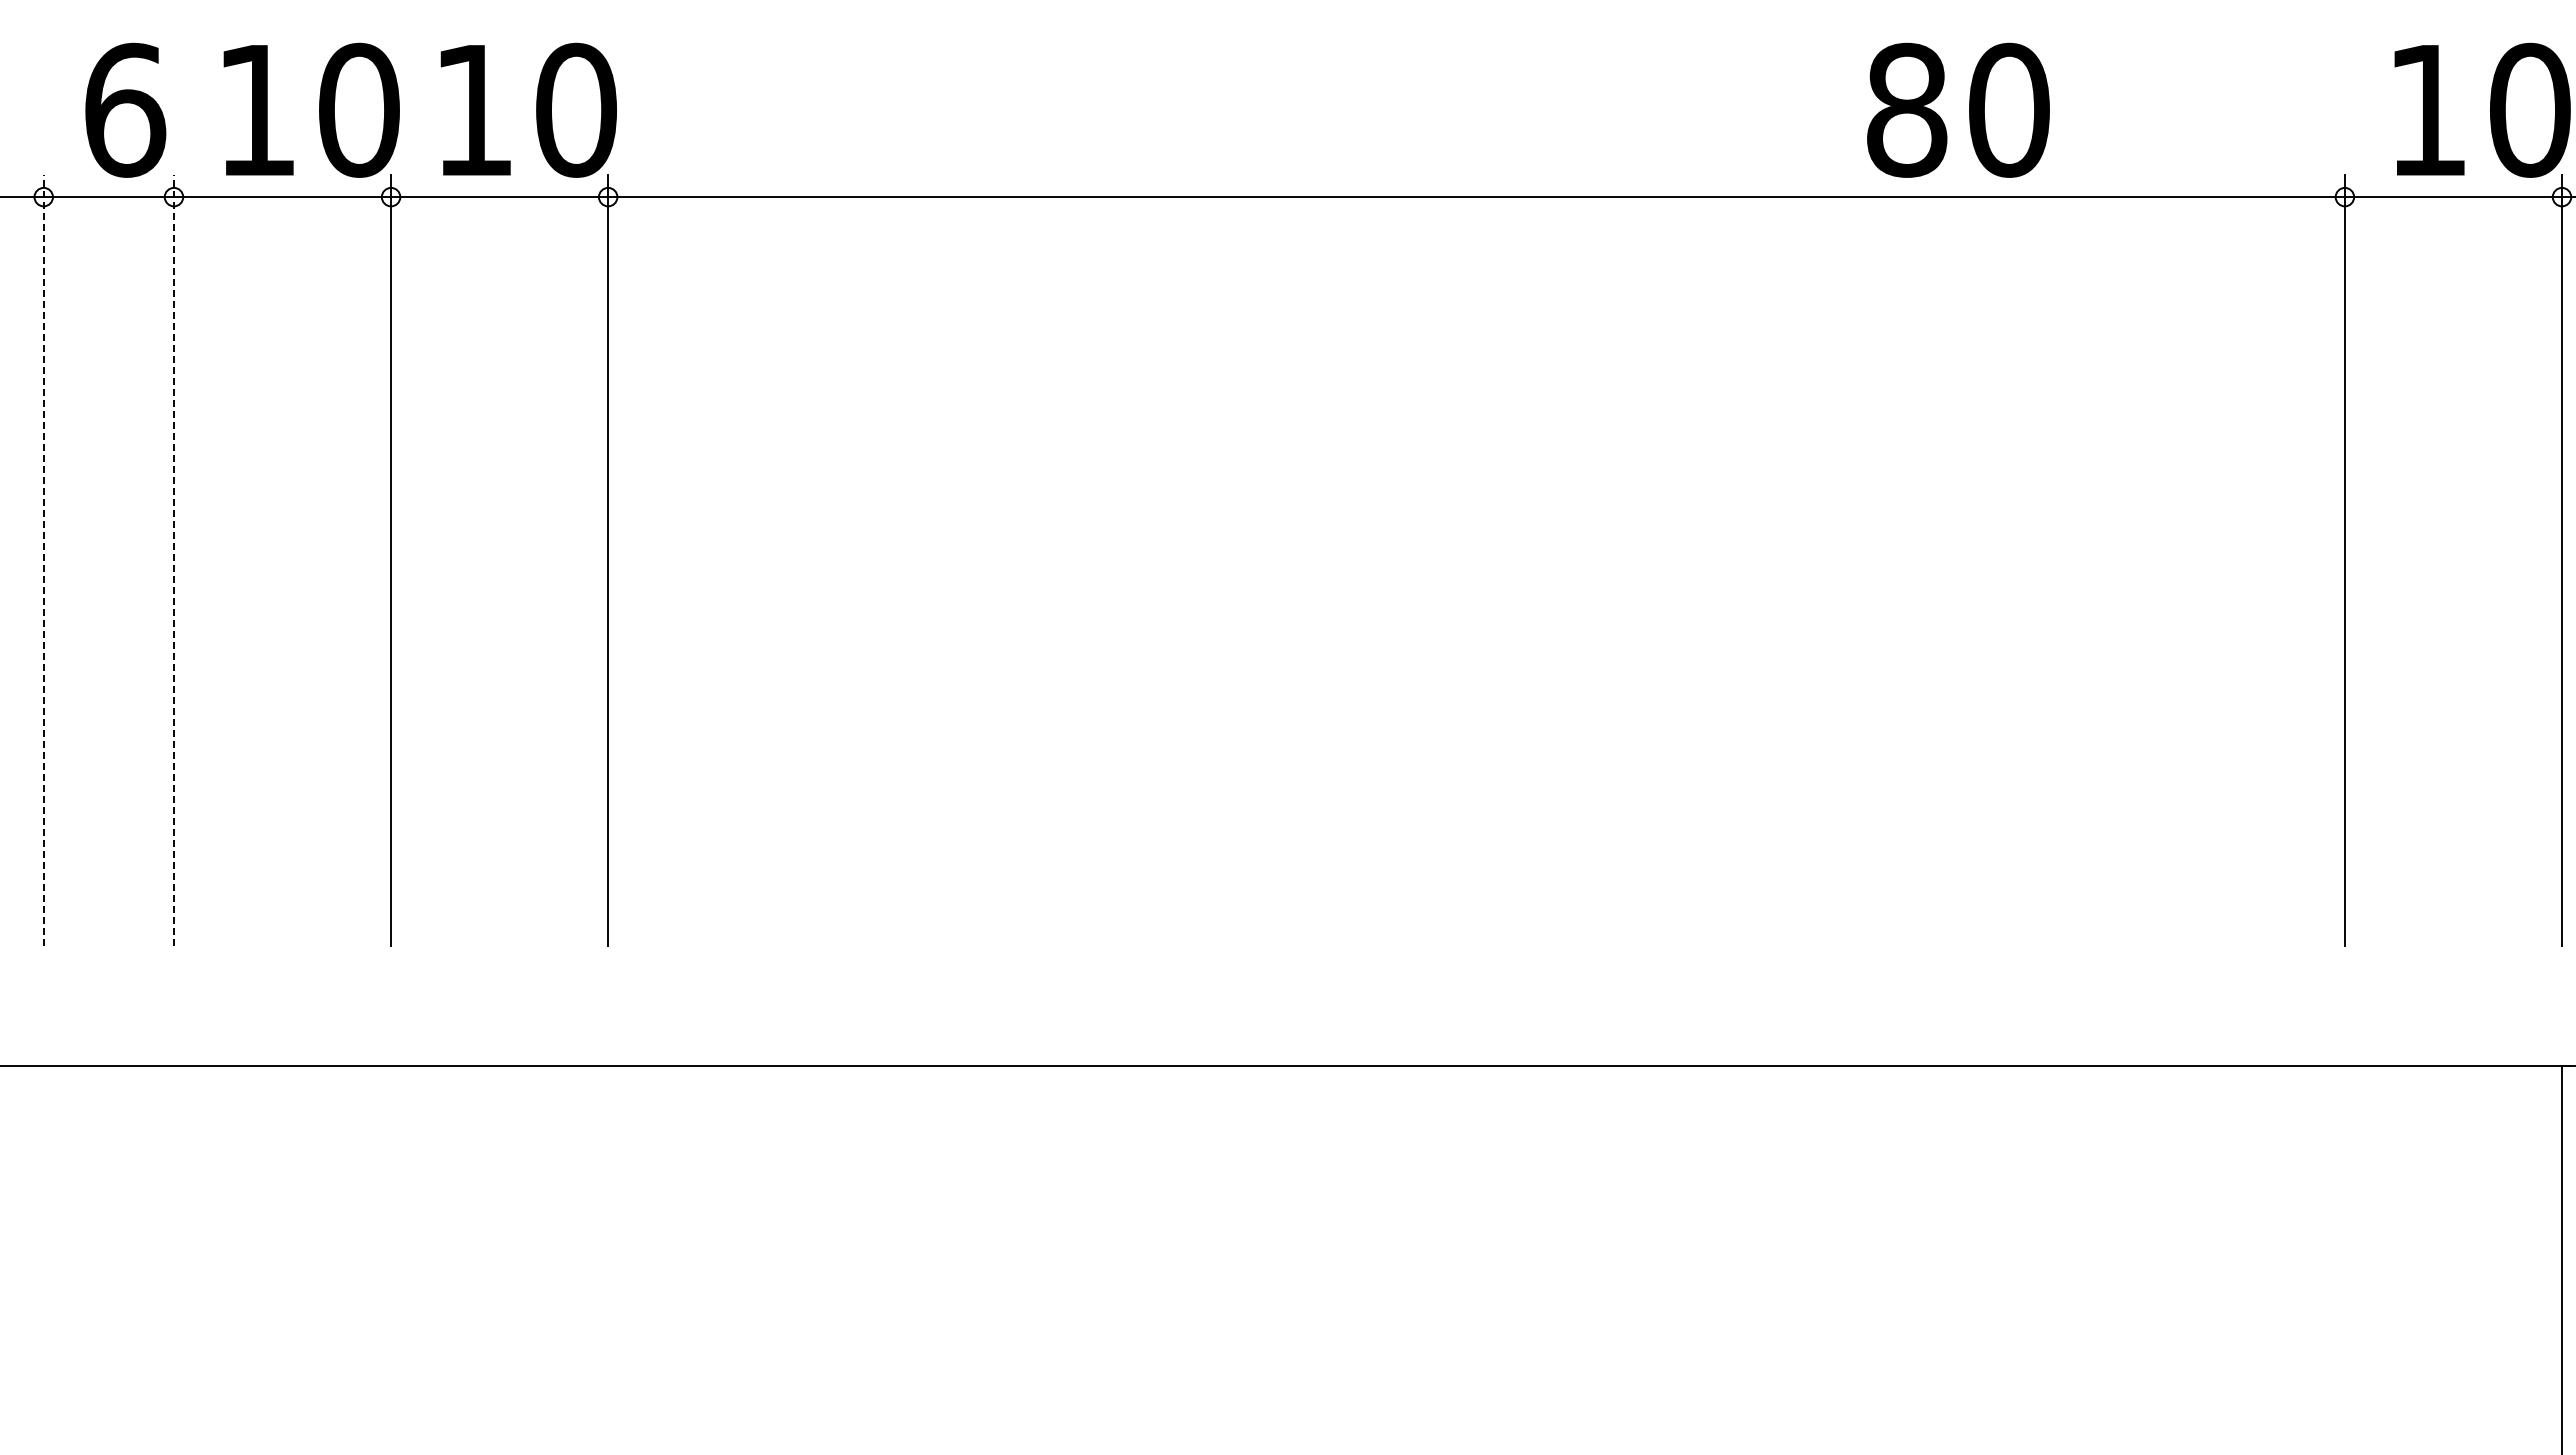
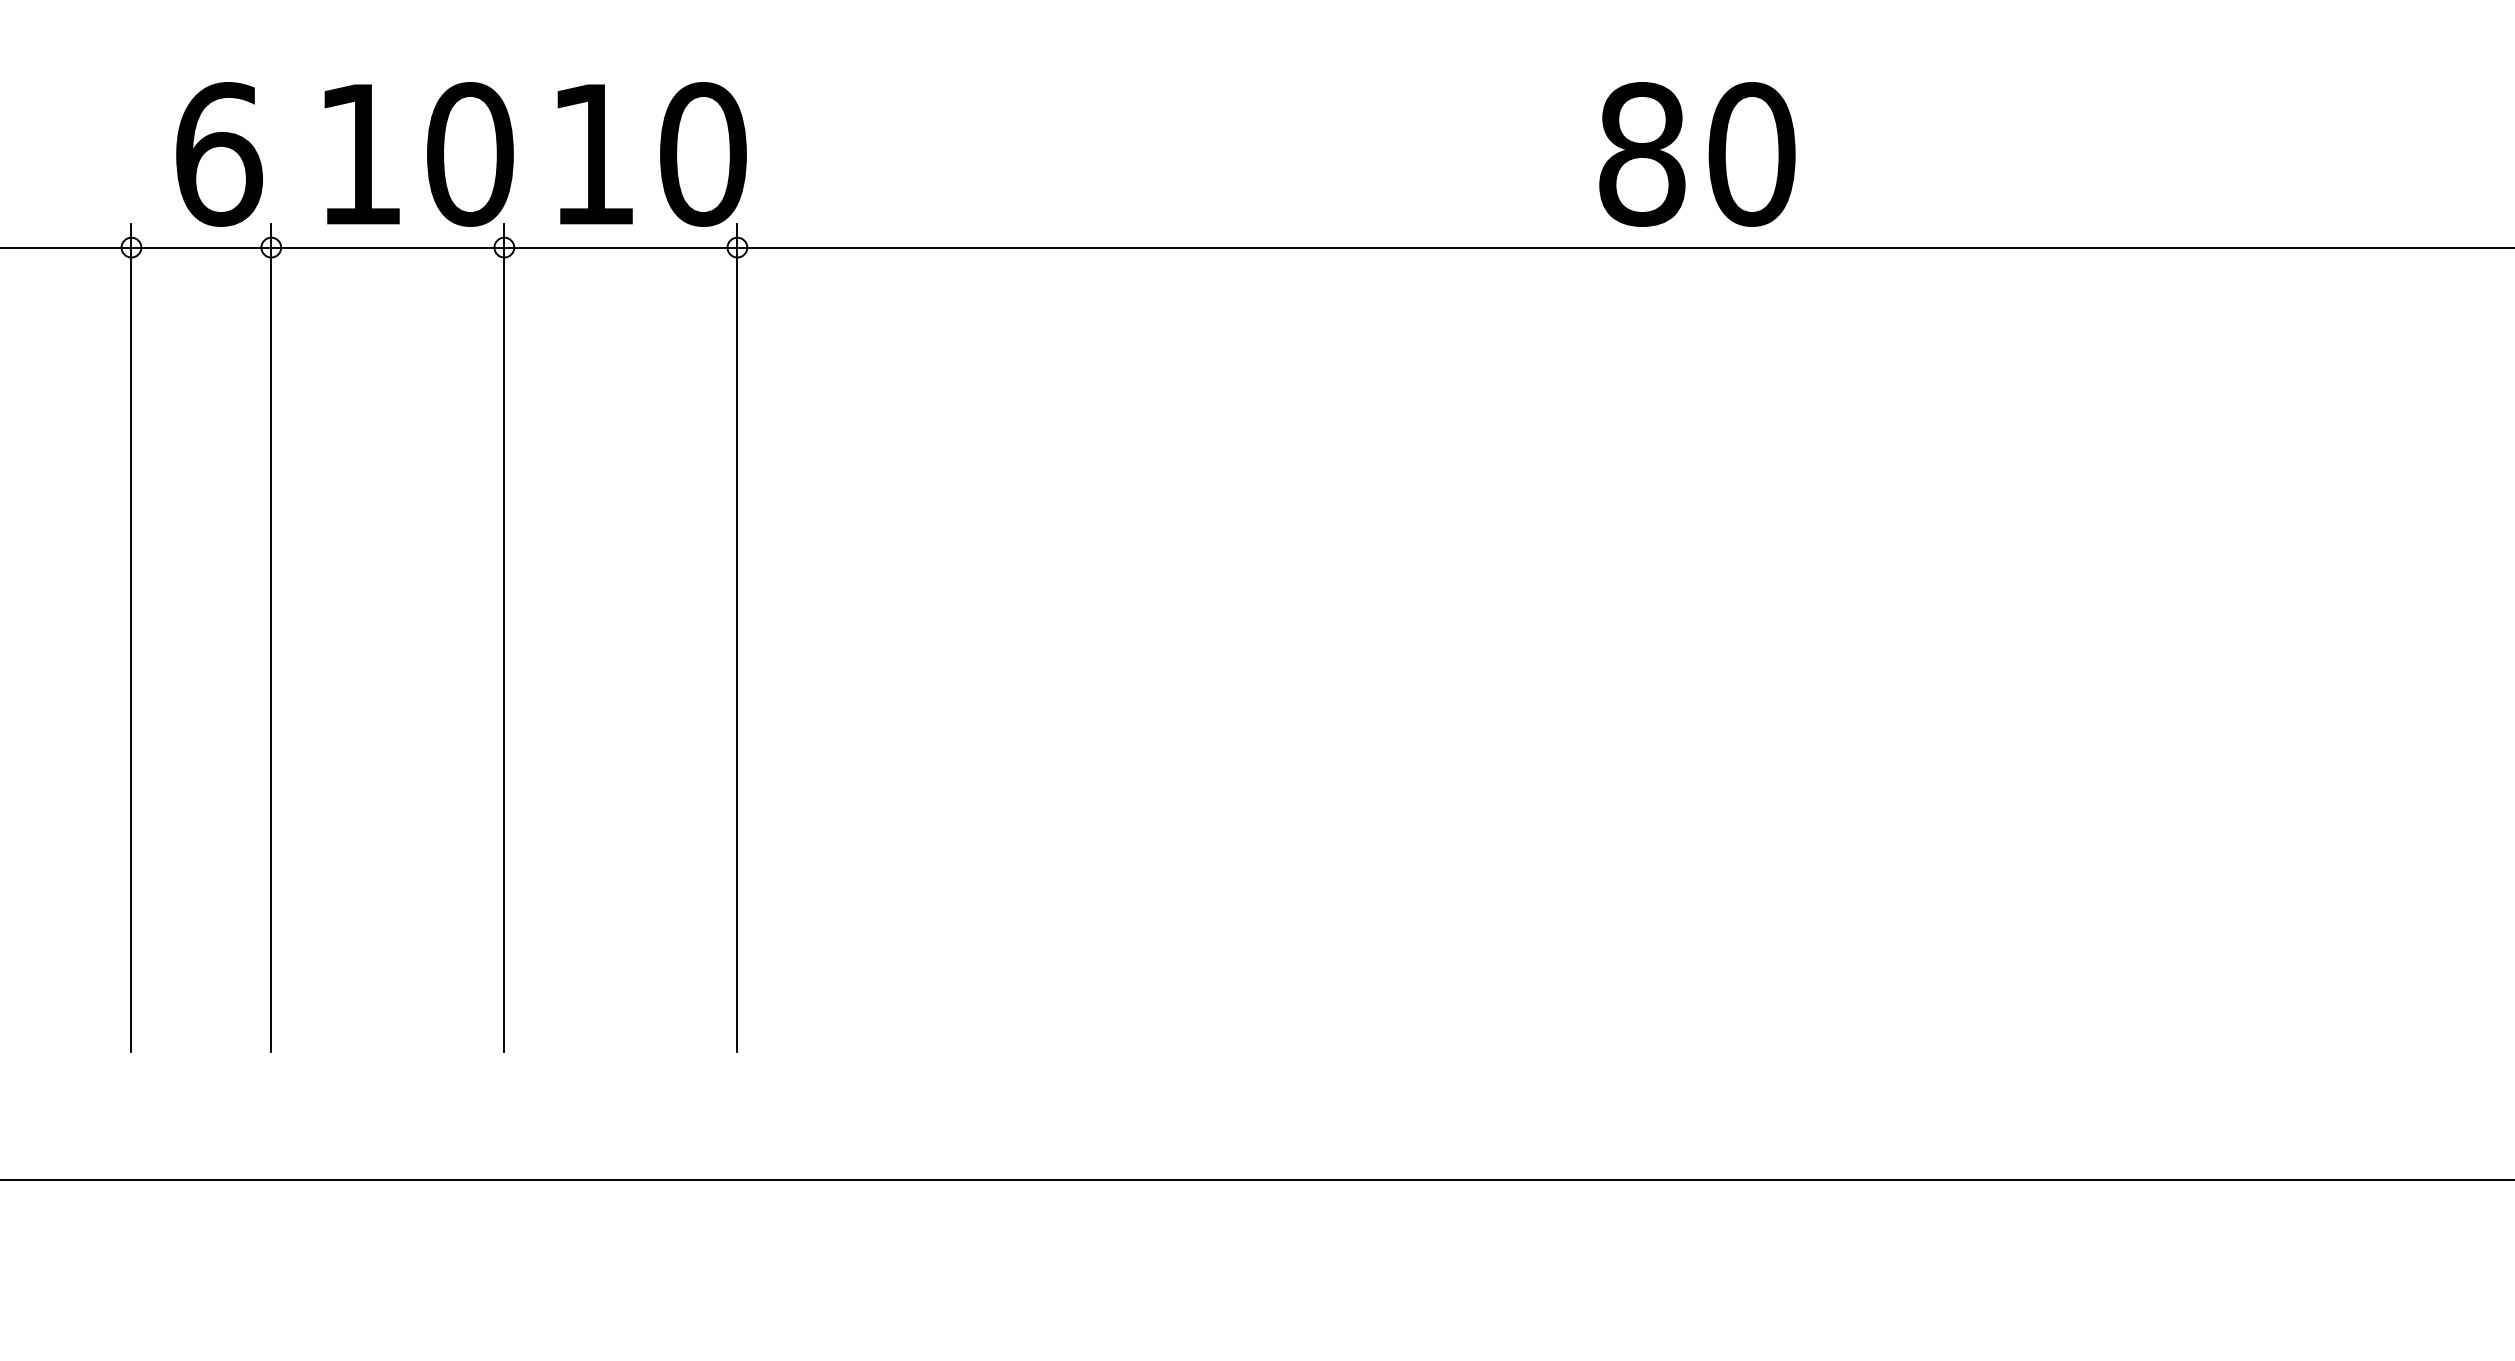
text: (1958, 109) -> (1697, 153), moved
line: (43, 560) -> (131, 637), dashed -> solid
line: (173, 560) -> (270, 637), dashed -> solid

